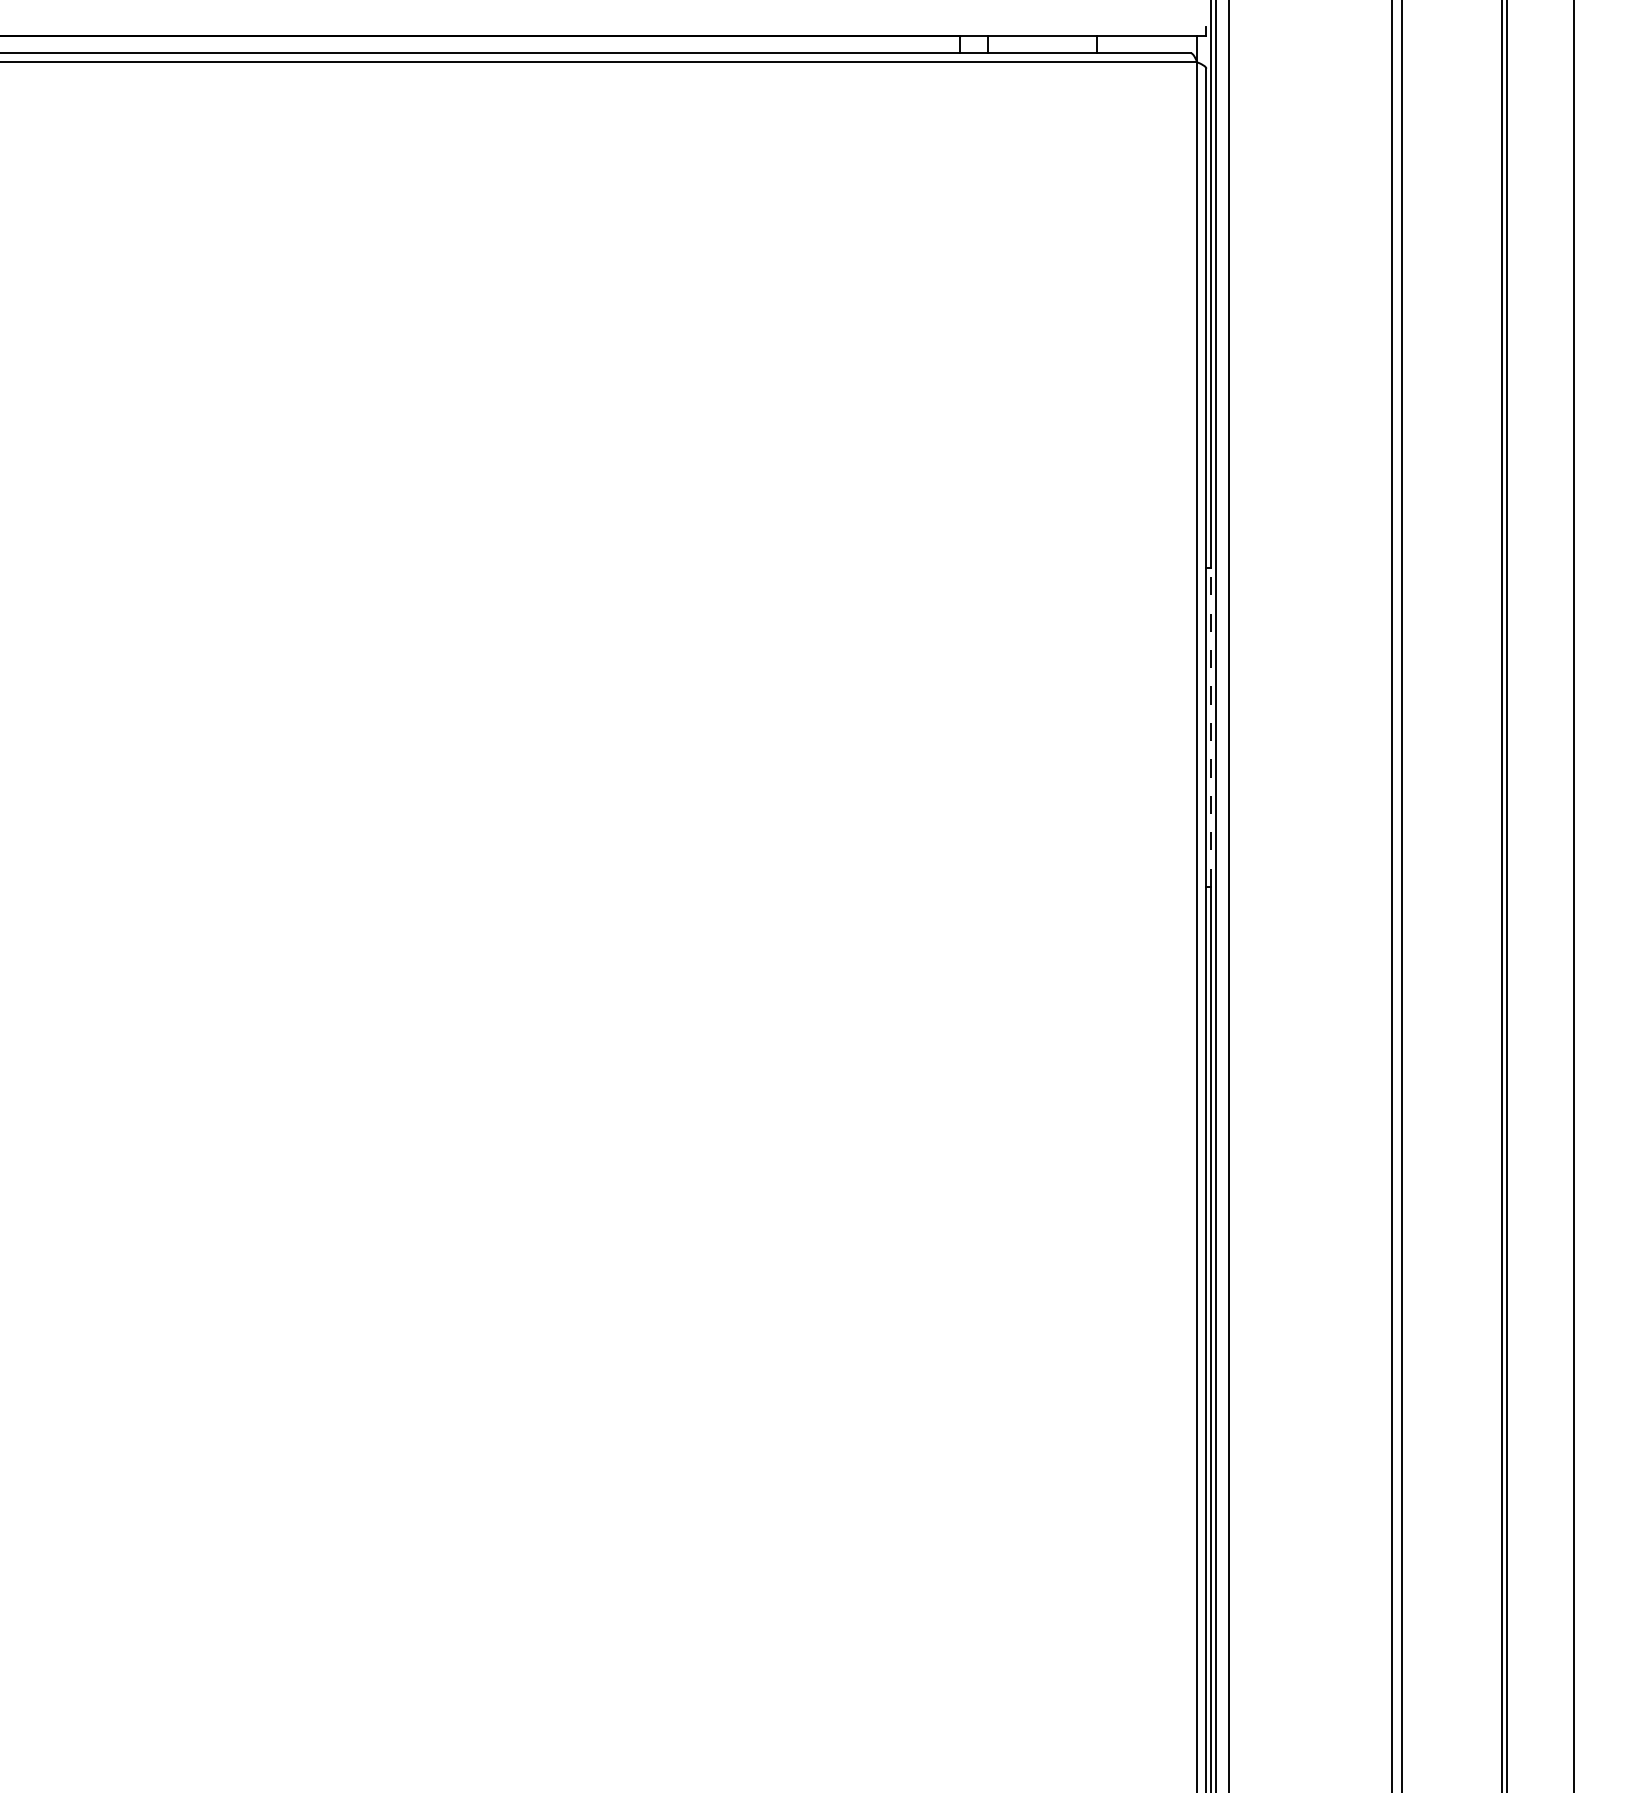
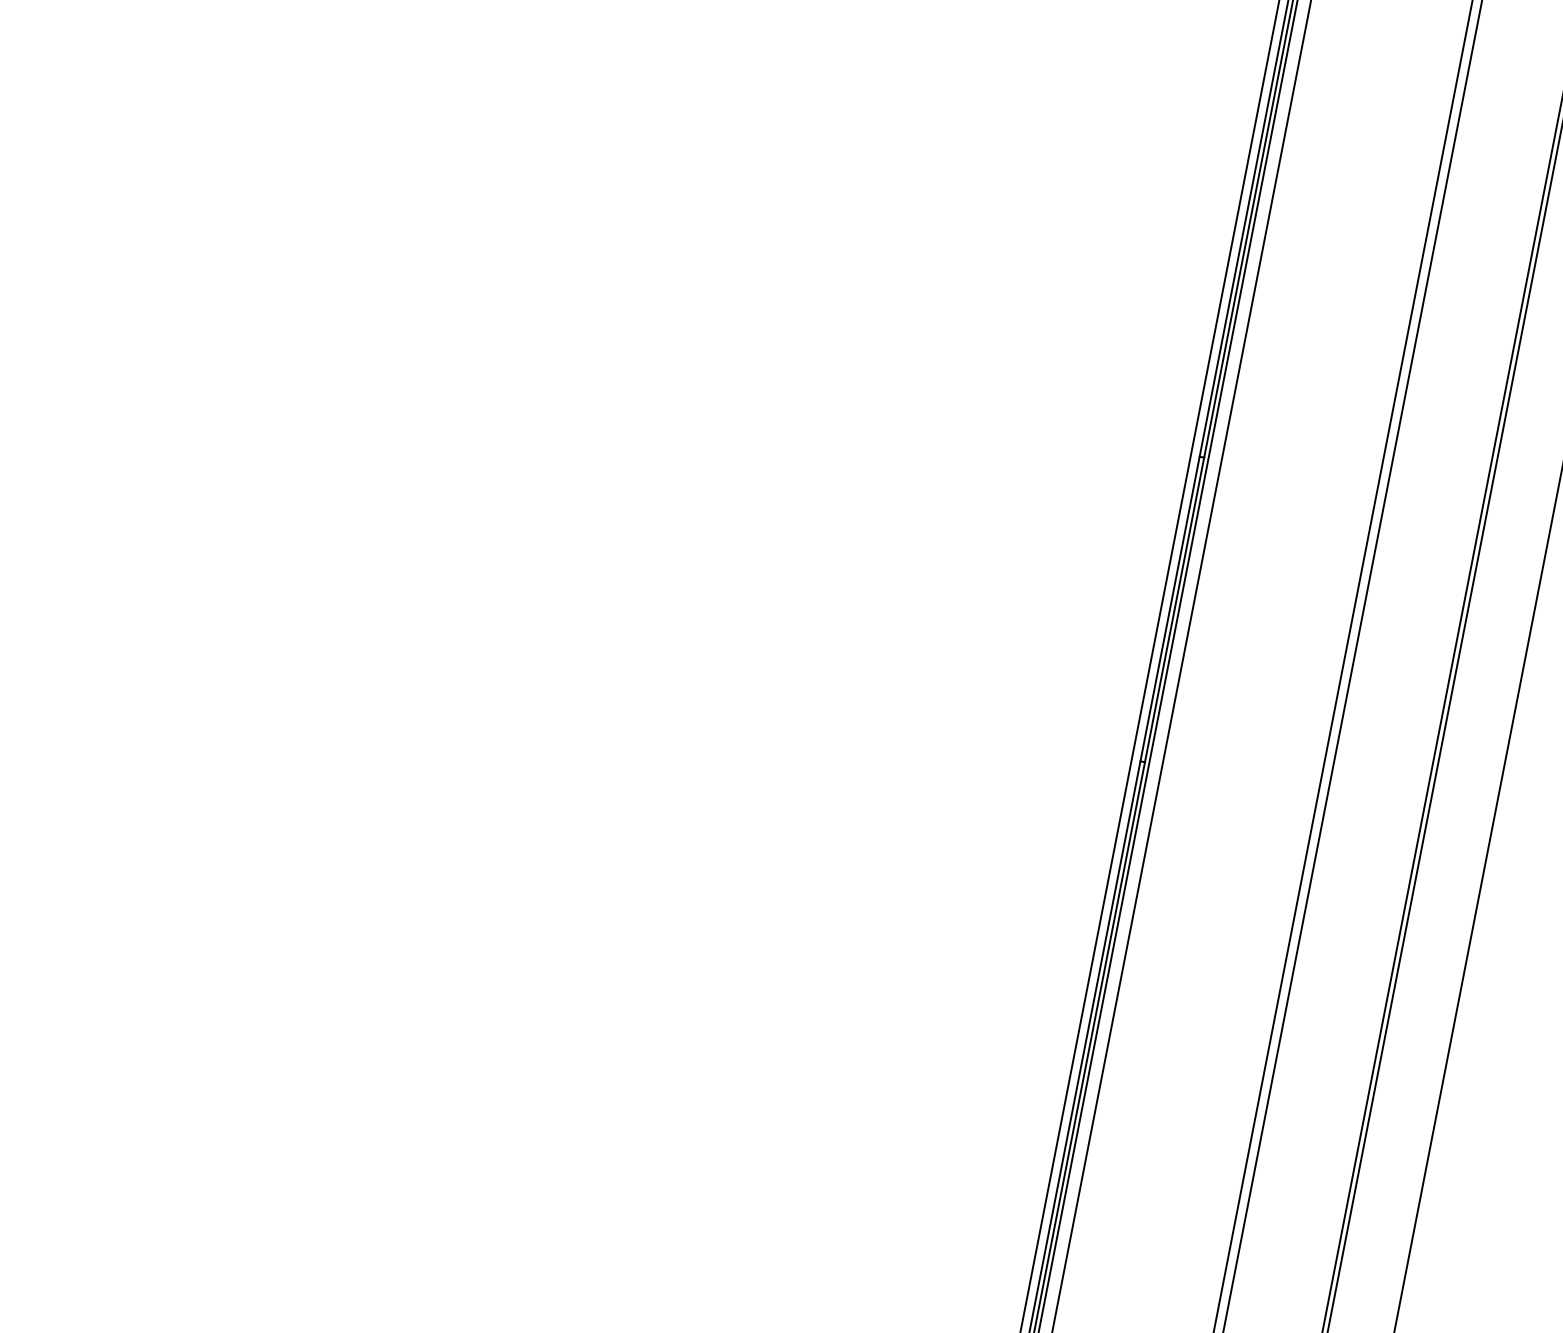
line: (1210, 726) -> (1174, 608), dashed -> solid

